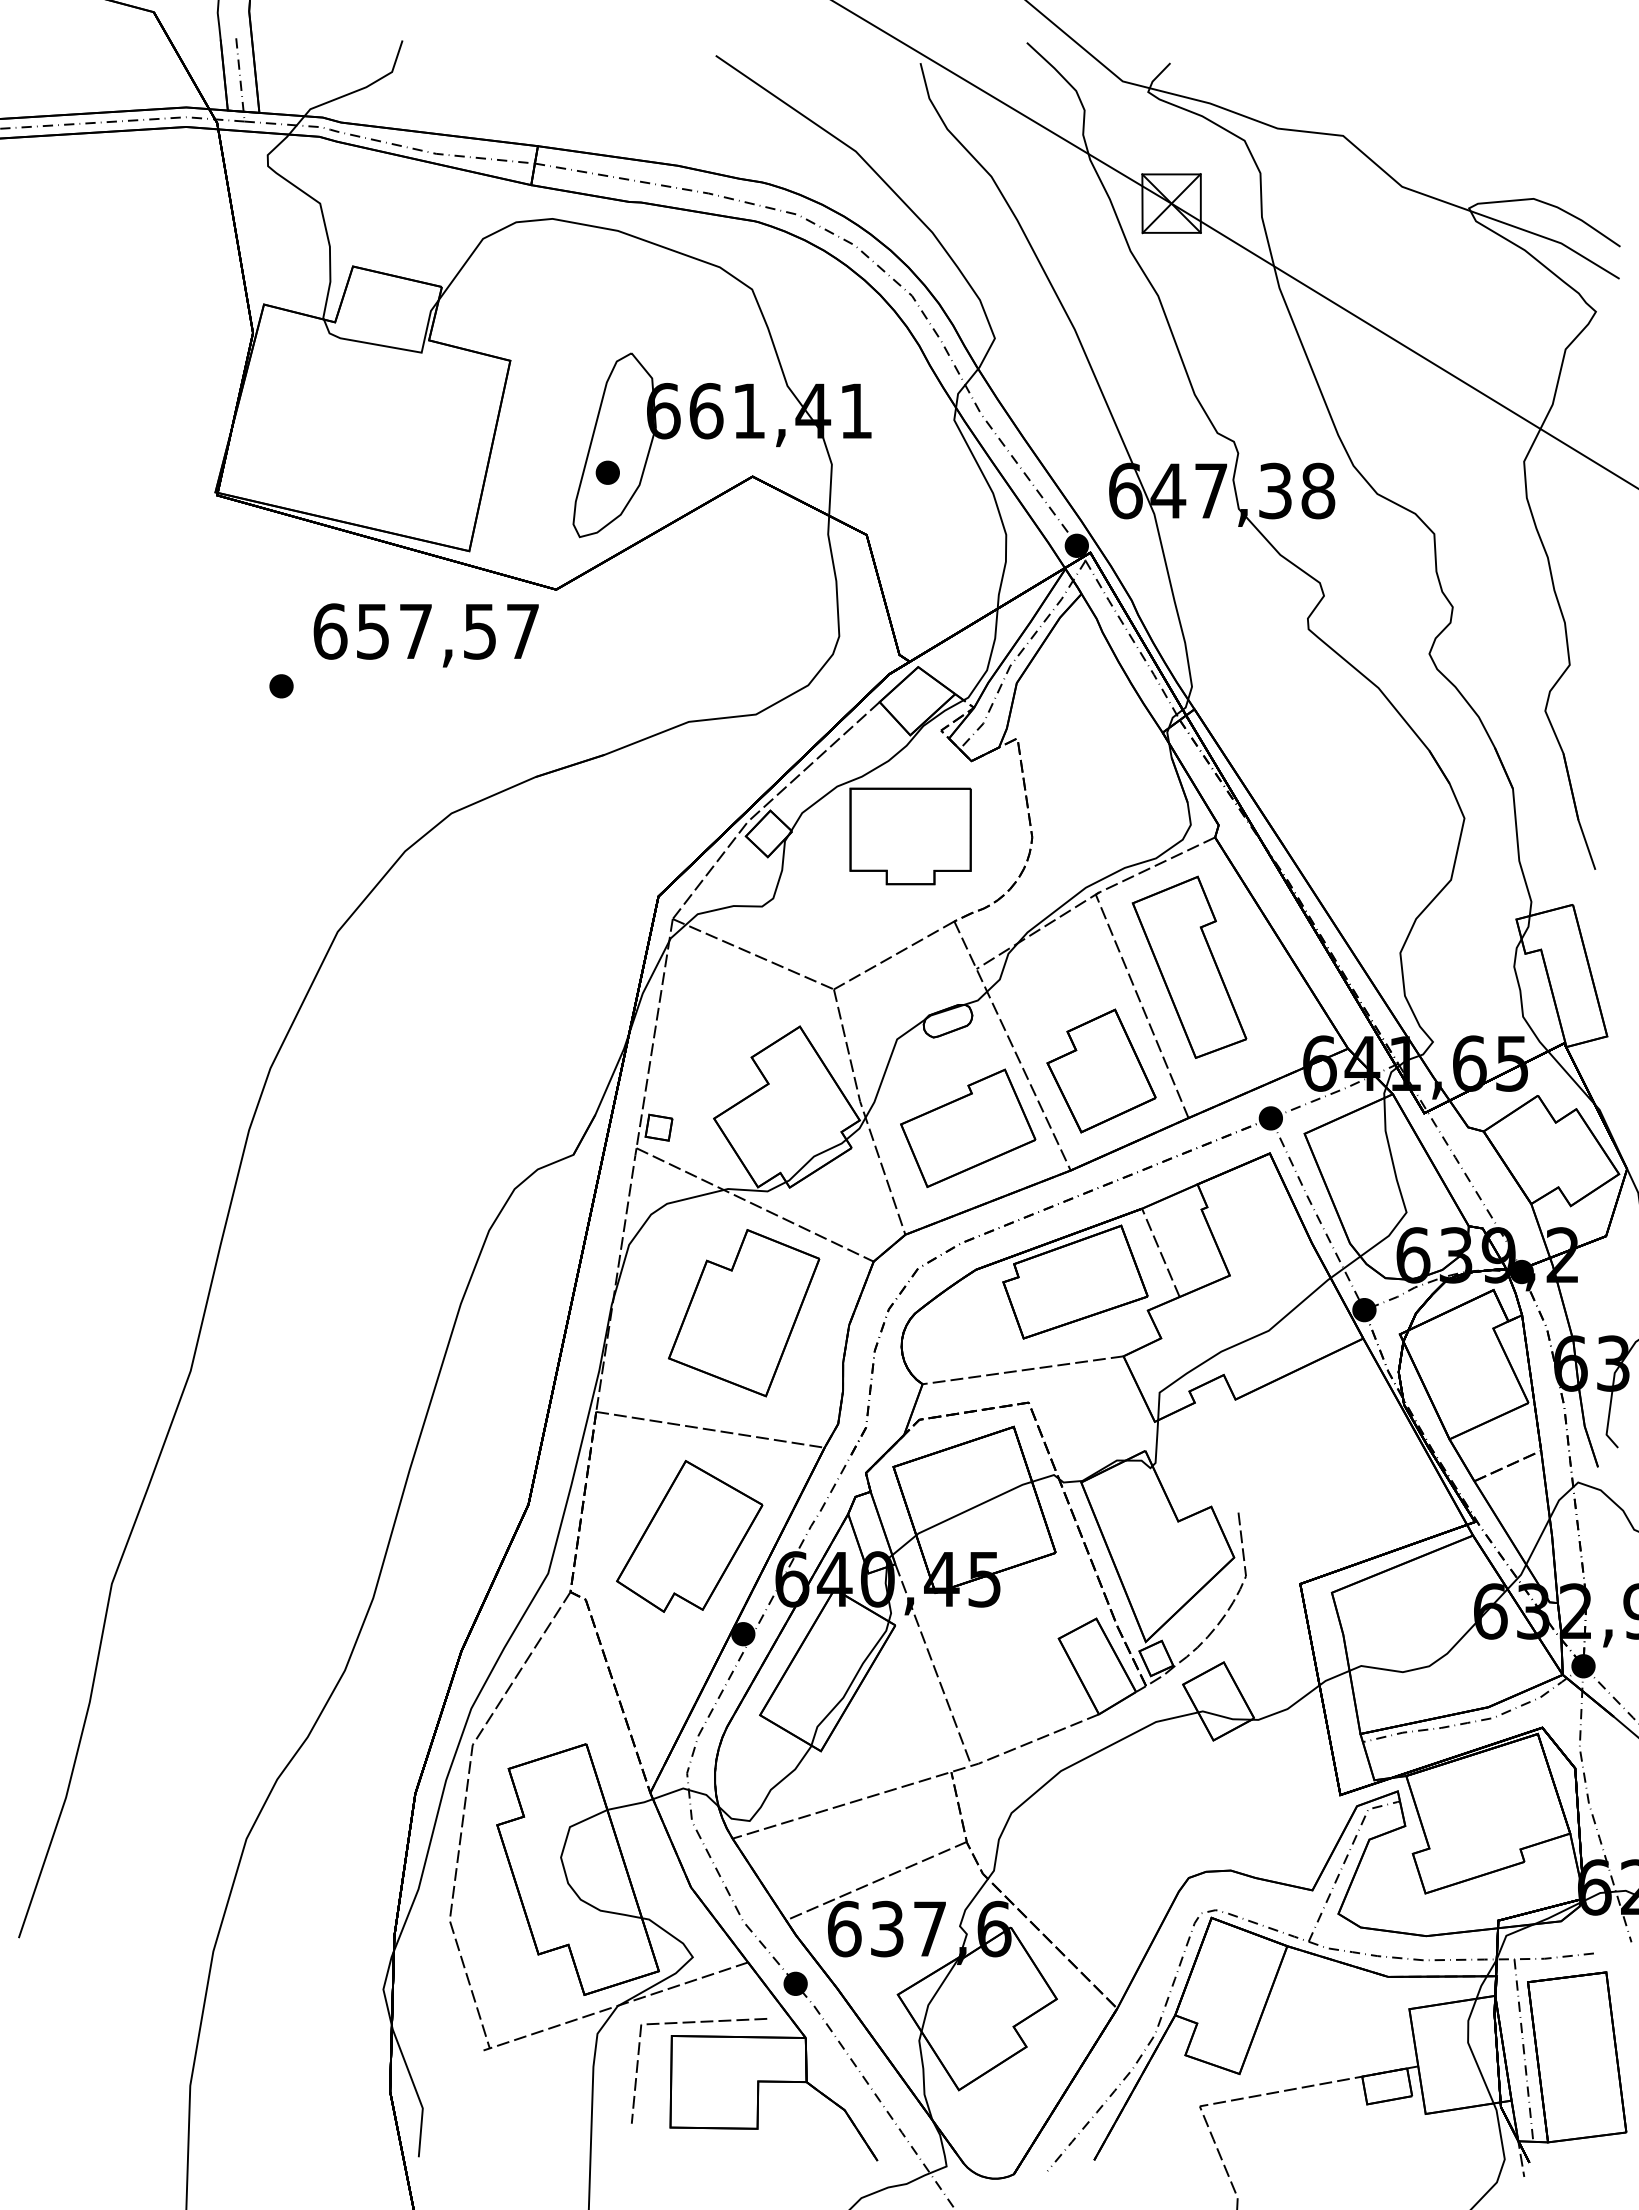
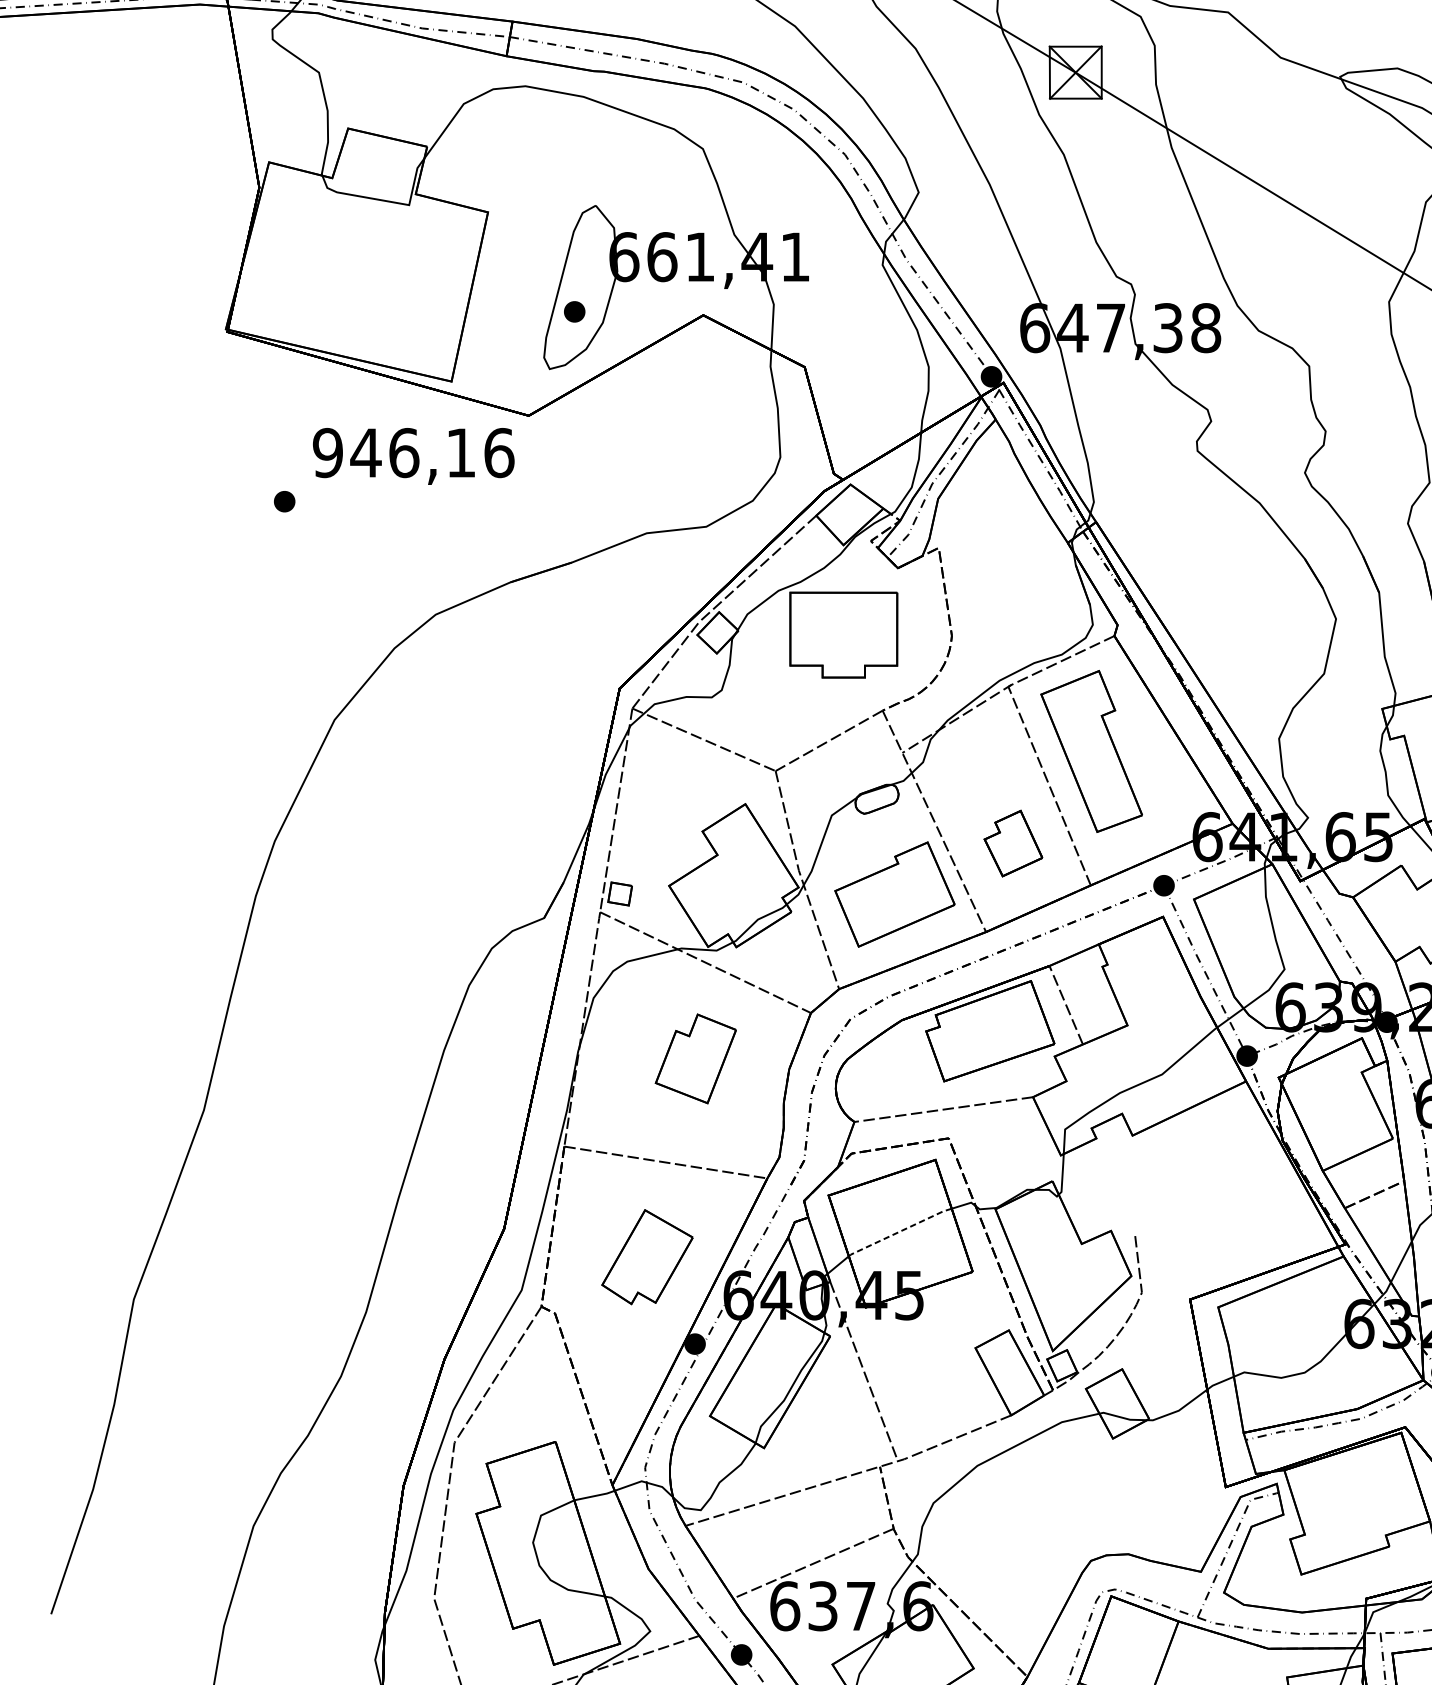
text: (426, 631) -> (413, 452), 657,57 -> 946,16
part: (1101, 1070) -> (1013, 843), size x0.6
part: (744, 1313) -> (696, 1059), size x0.6
line: (973, 1507) -> (899, 1231), solid -> dashed
part: (689, 1535) -> (647, 1256), size x0.7

